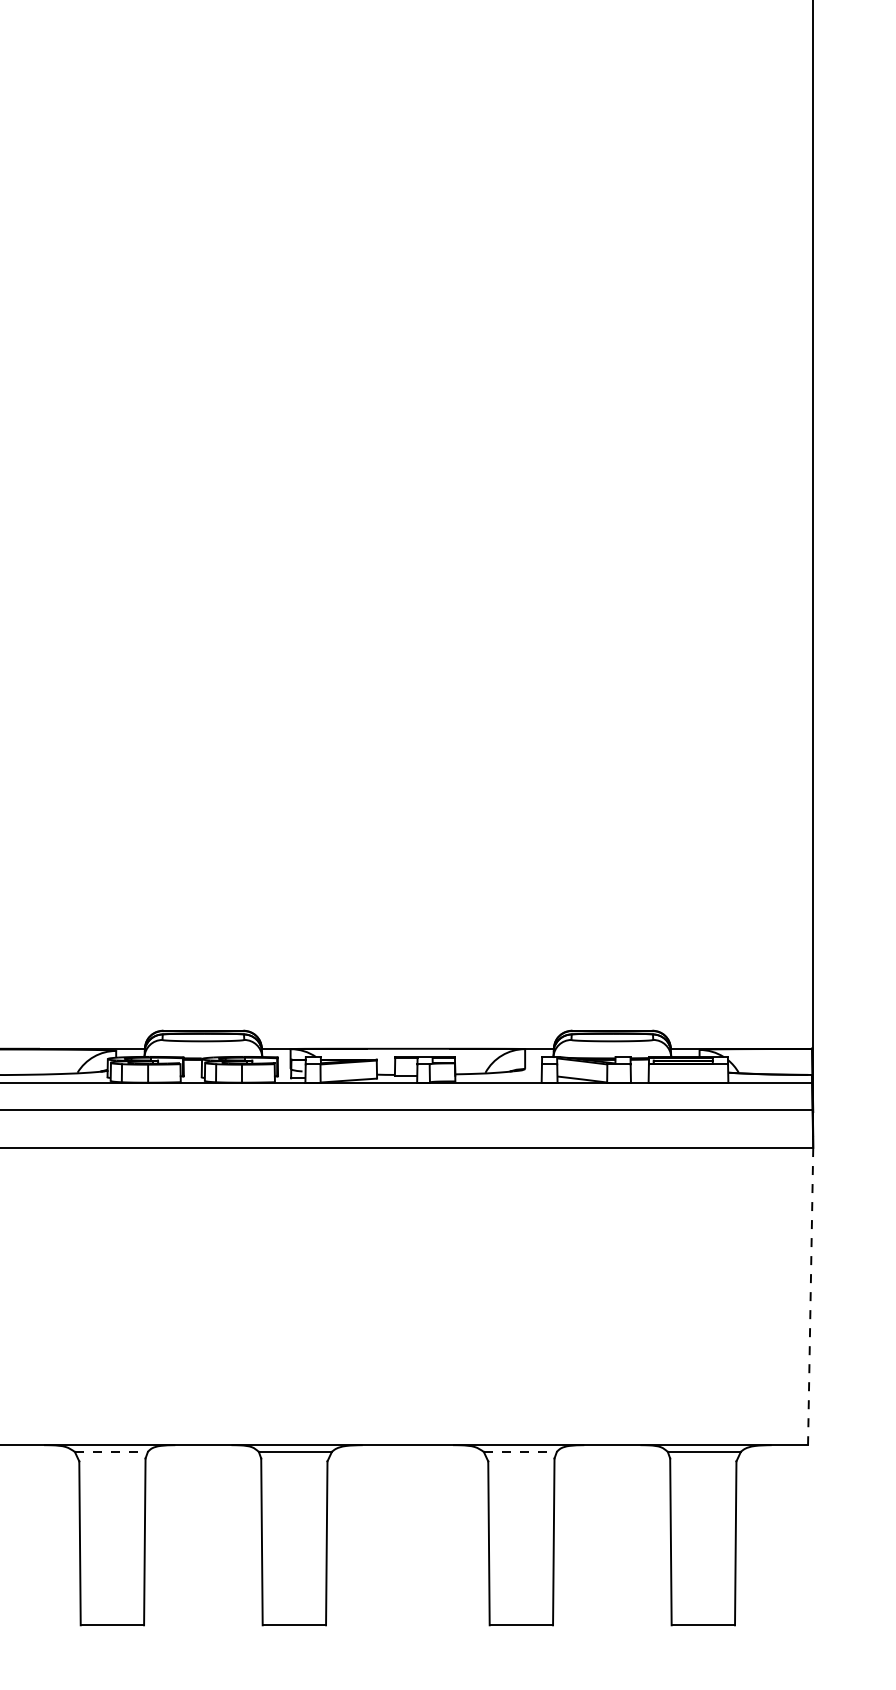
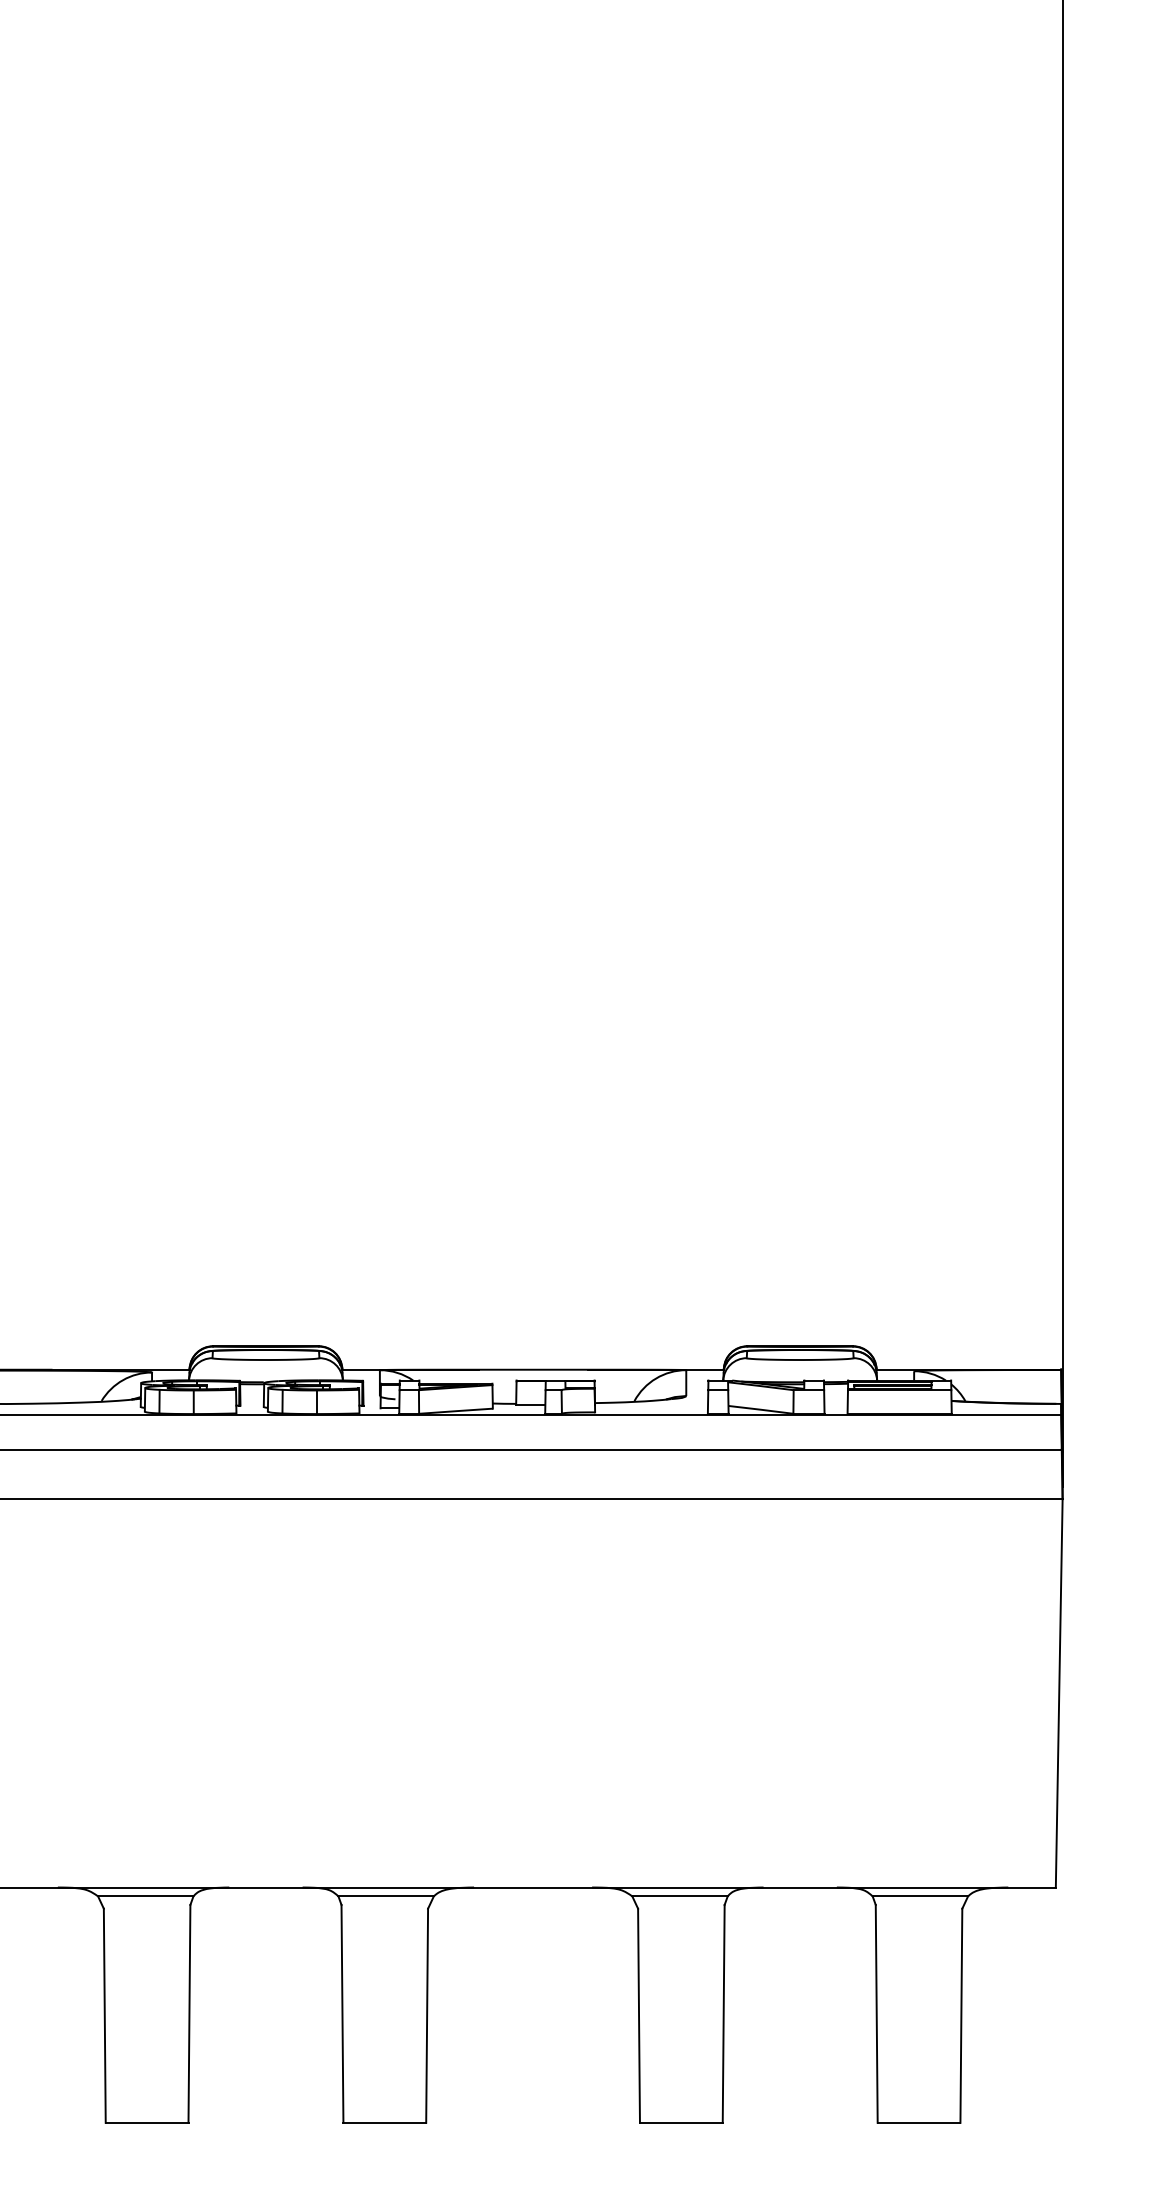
line: (810, 1296) -> (1059, 1693), dashed -> solid
line: (111, 1452) -> (145, 1896), dashed -> solid
line: (520, 1452) -> (680, 1896), dashed -> solid

